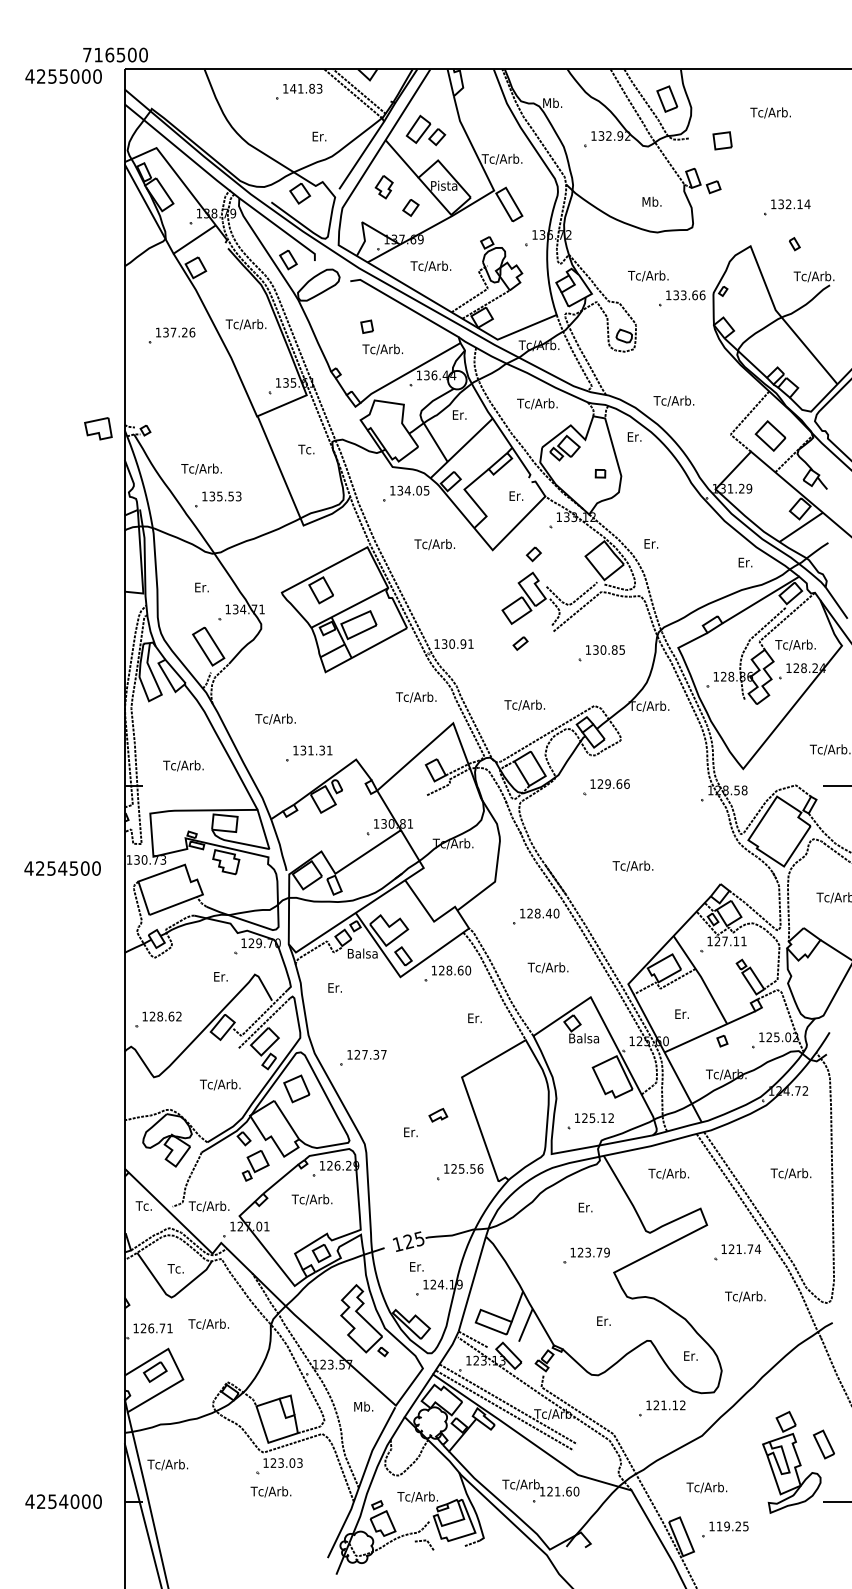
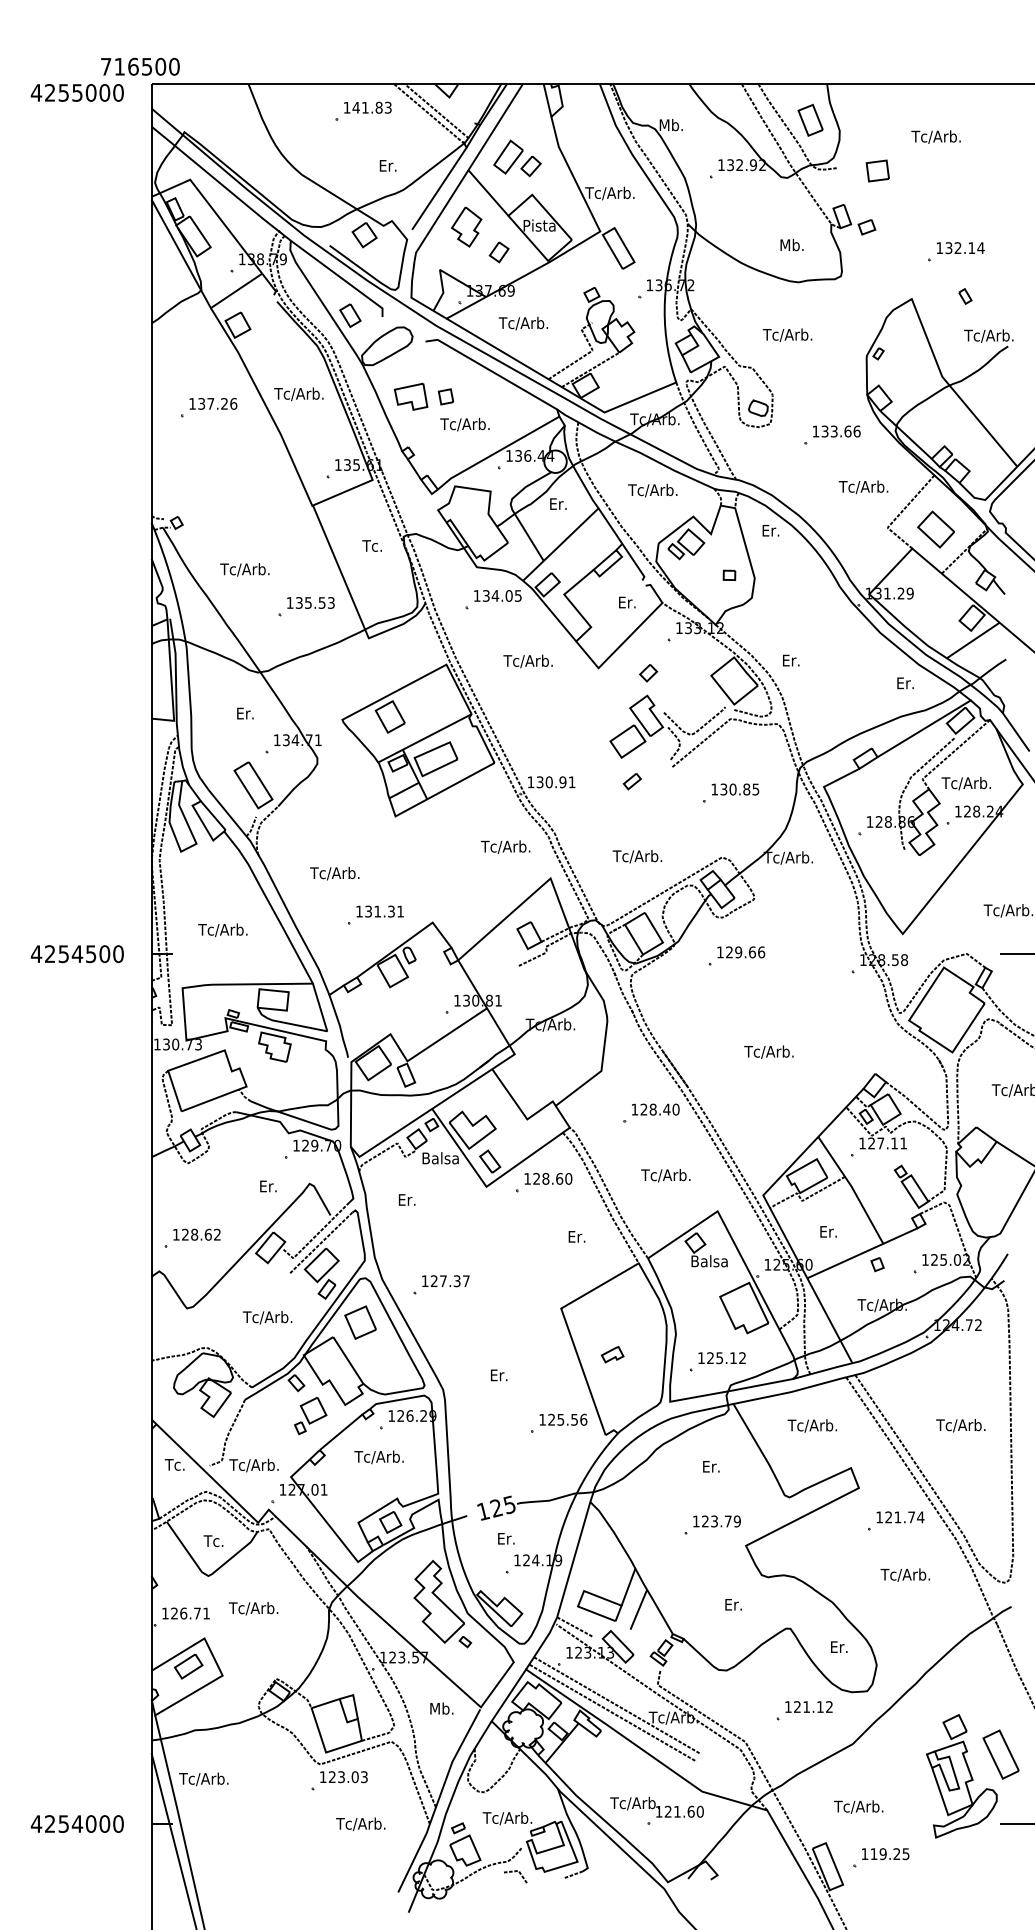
part: (384, 187) -> (467, 227), size x1.43
part: (682, 298) -> (832, 435), moved
text: (673, 400) -> (863, 486), moved
part: (98, 428) -> (411, 396), moved
part: (218, 499) -> (306, 606), moved
text: (62, 868) -> (77, 954), moved
part: (438, 1115) -> (612, 1354), moved
part: (823, 1444) -> (1000, 1754), size x1.43
text: (270, 1491) -> (360, 1823), moved

